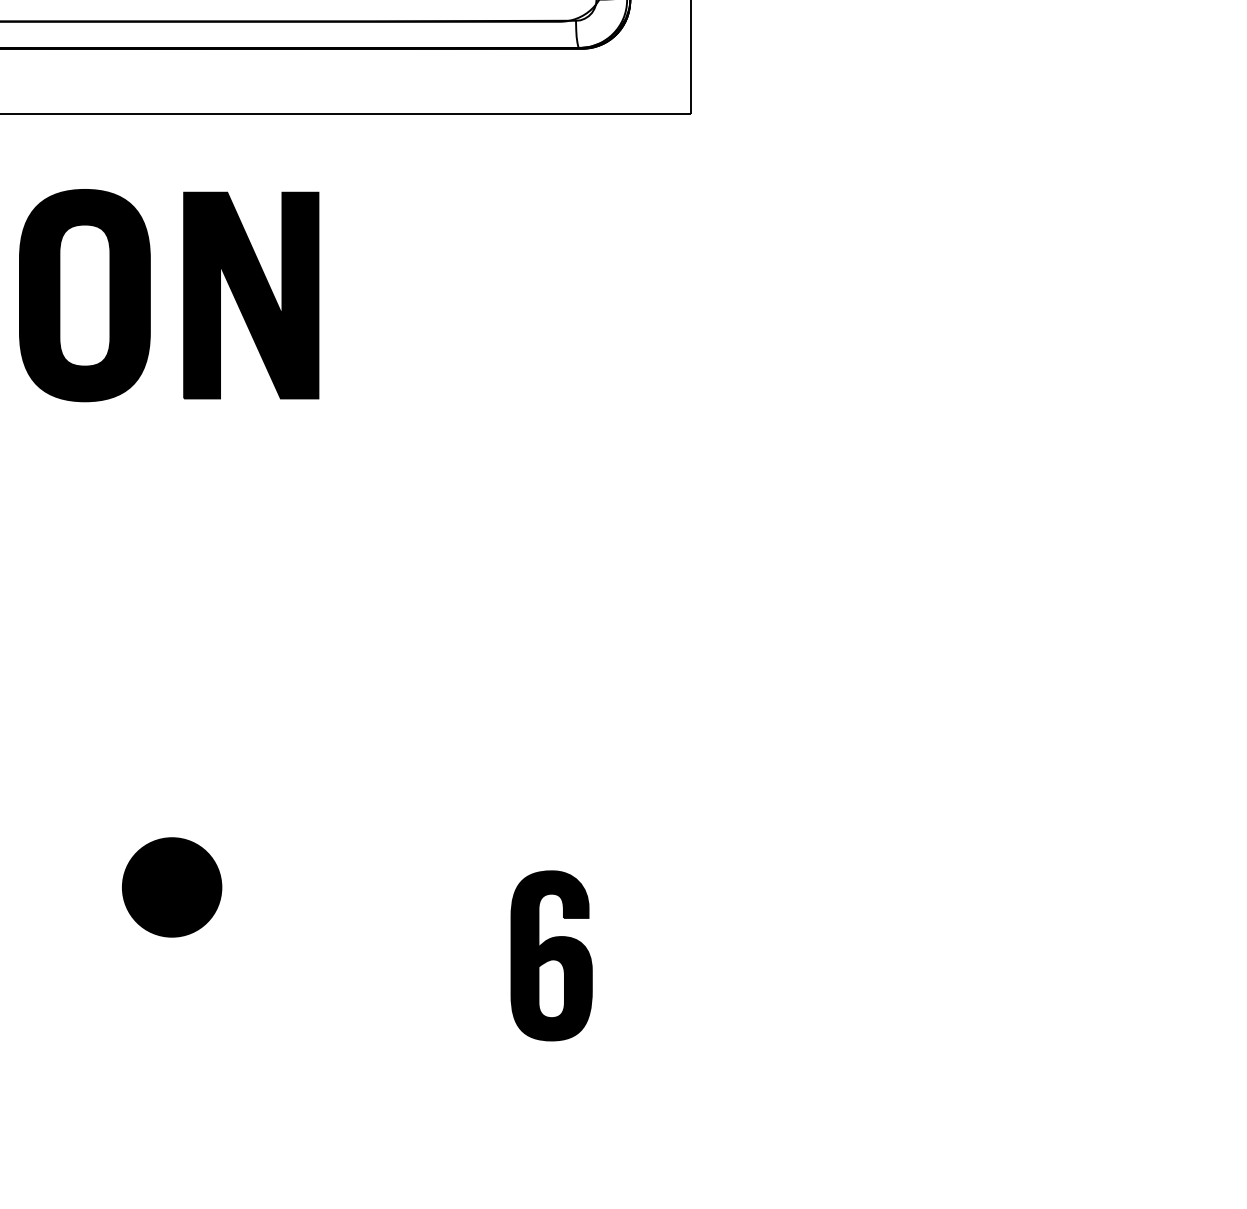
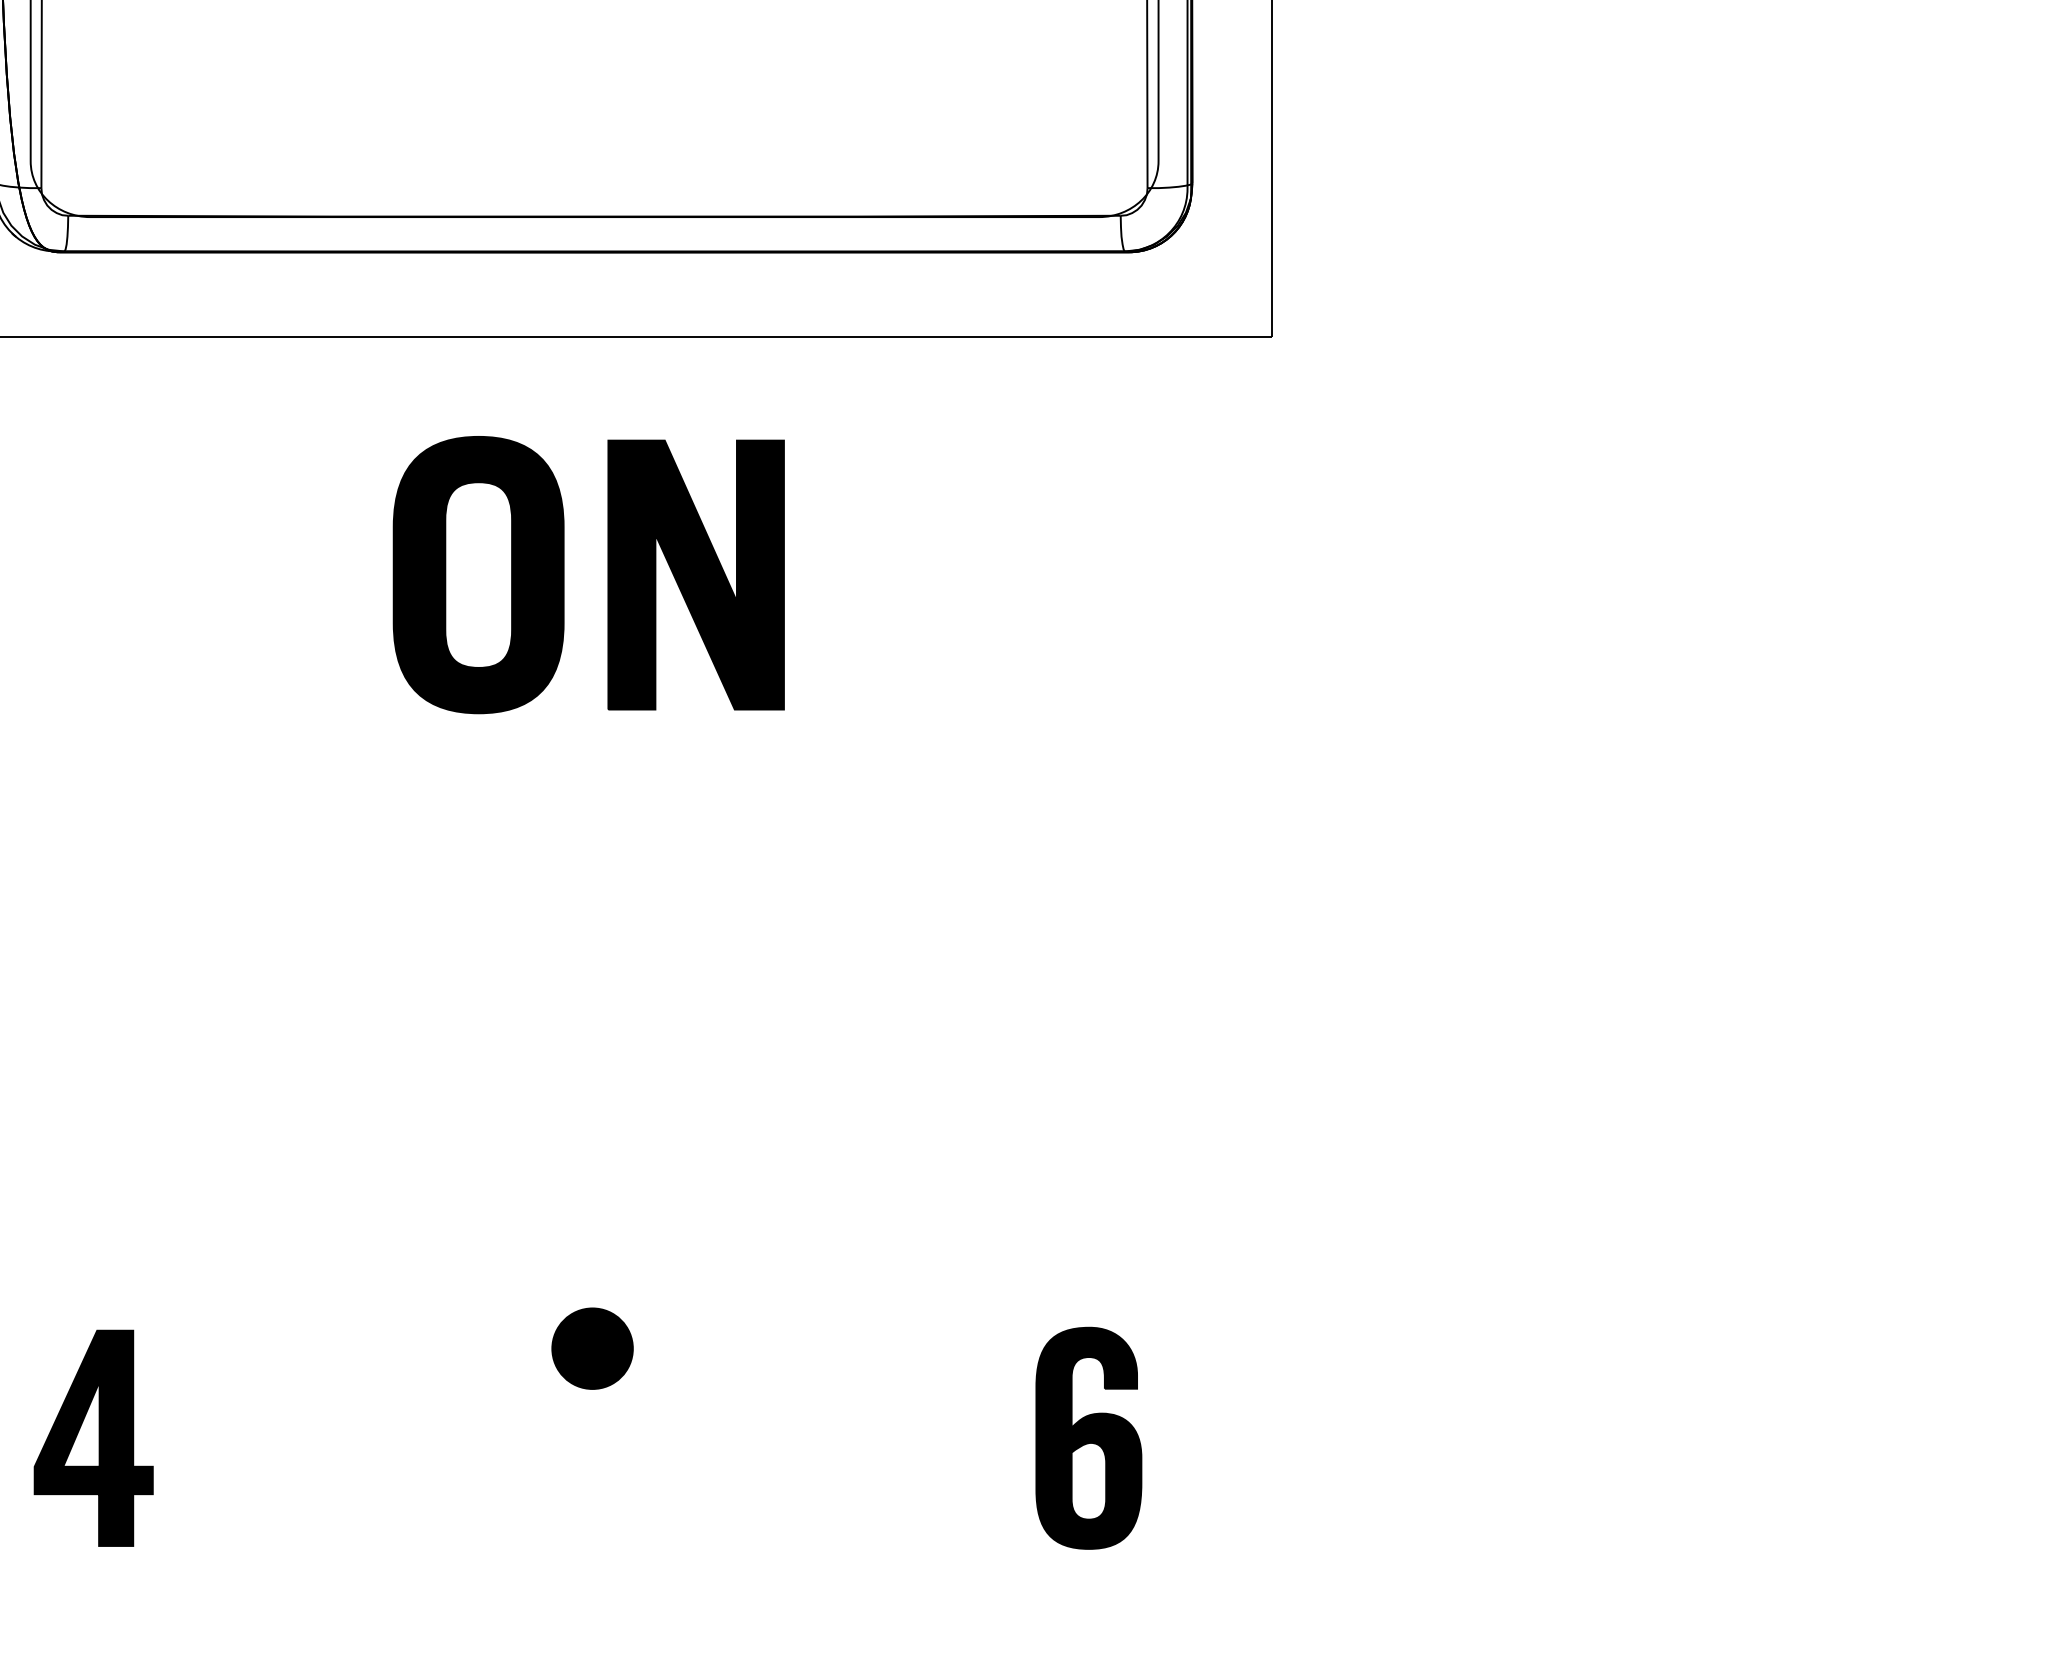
part: (171, 887) -> (592, 1348), size x0.62

